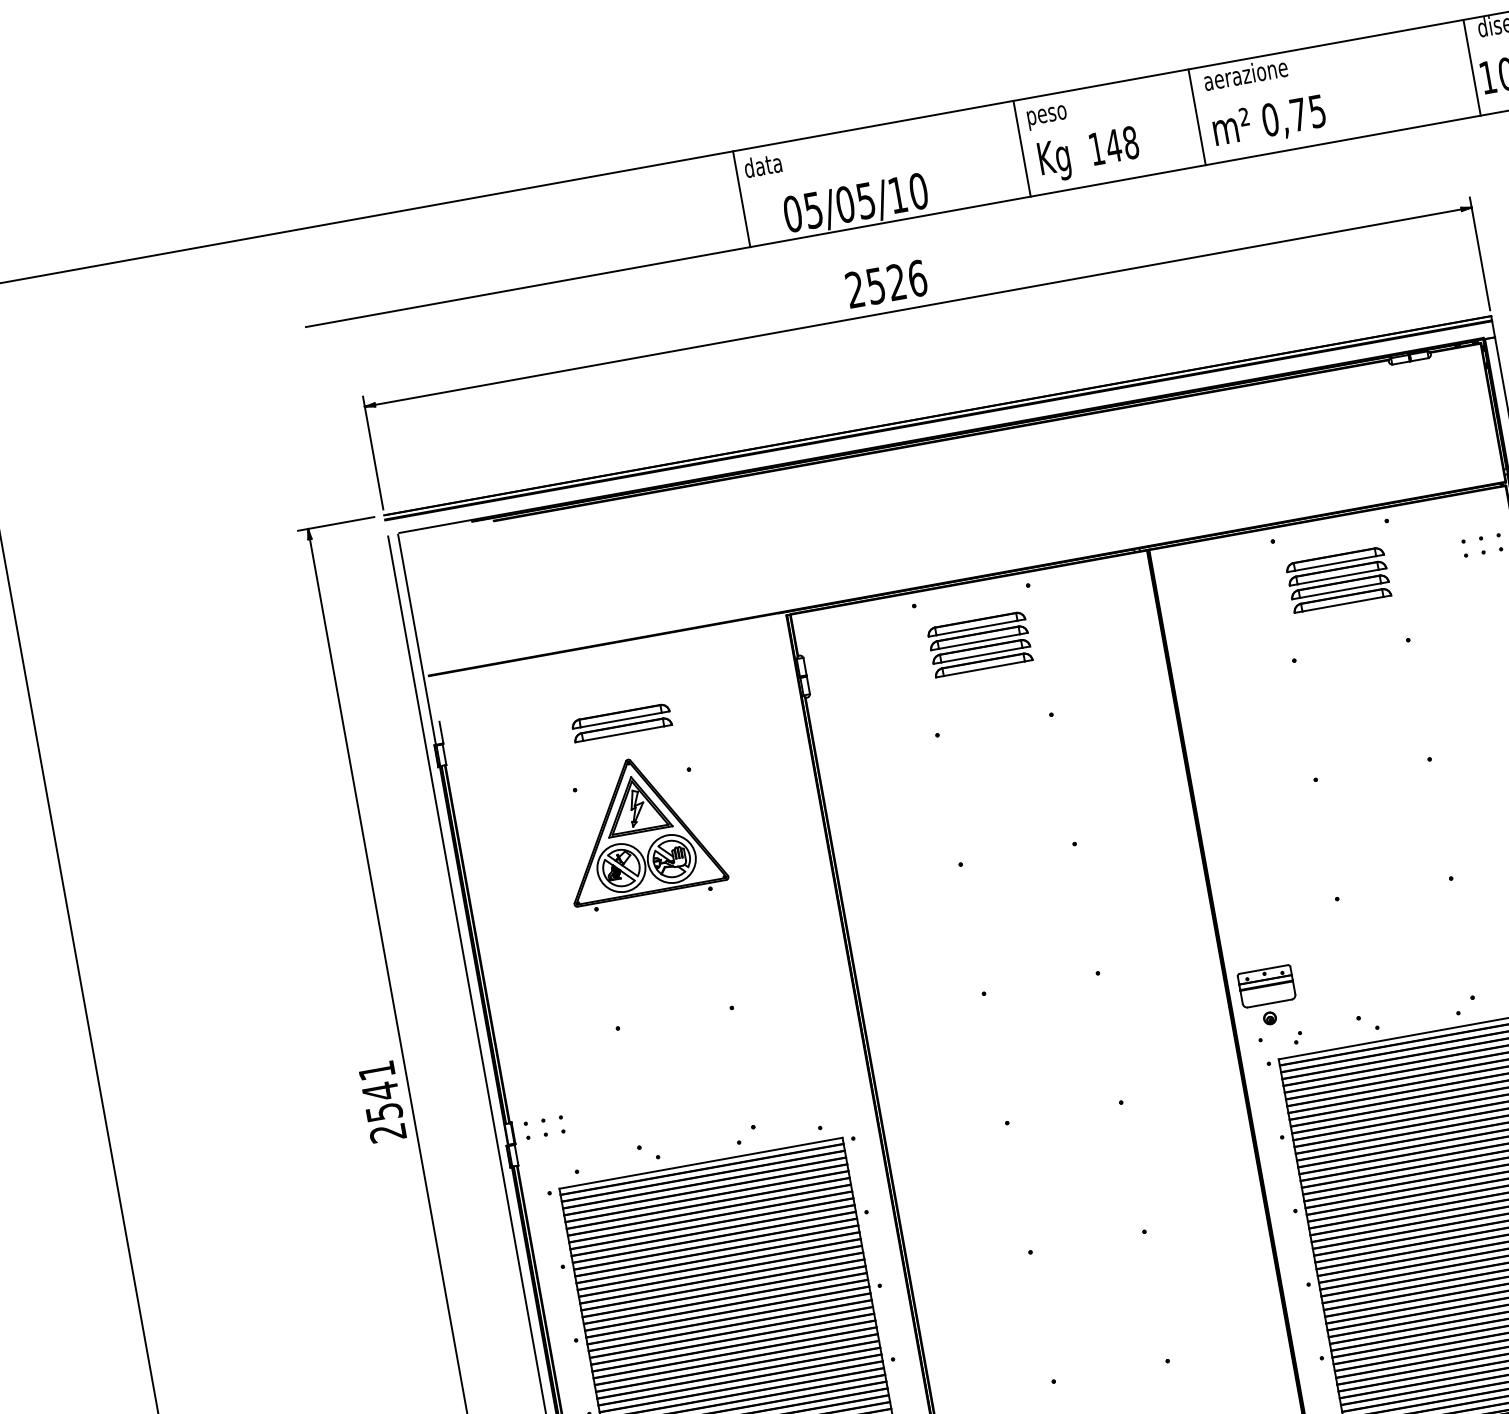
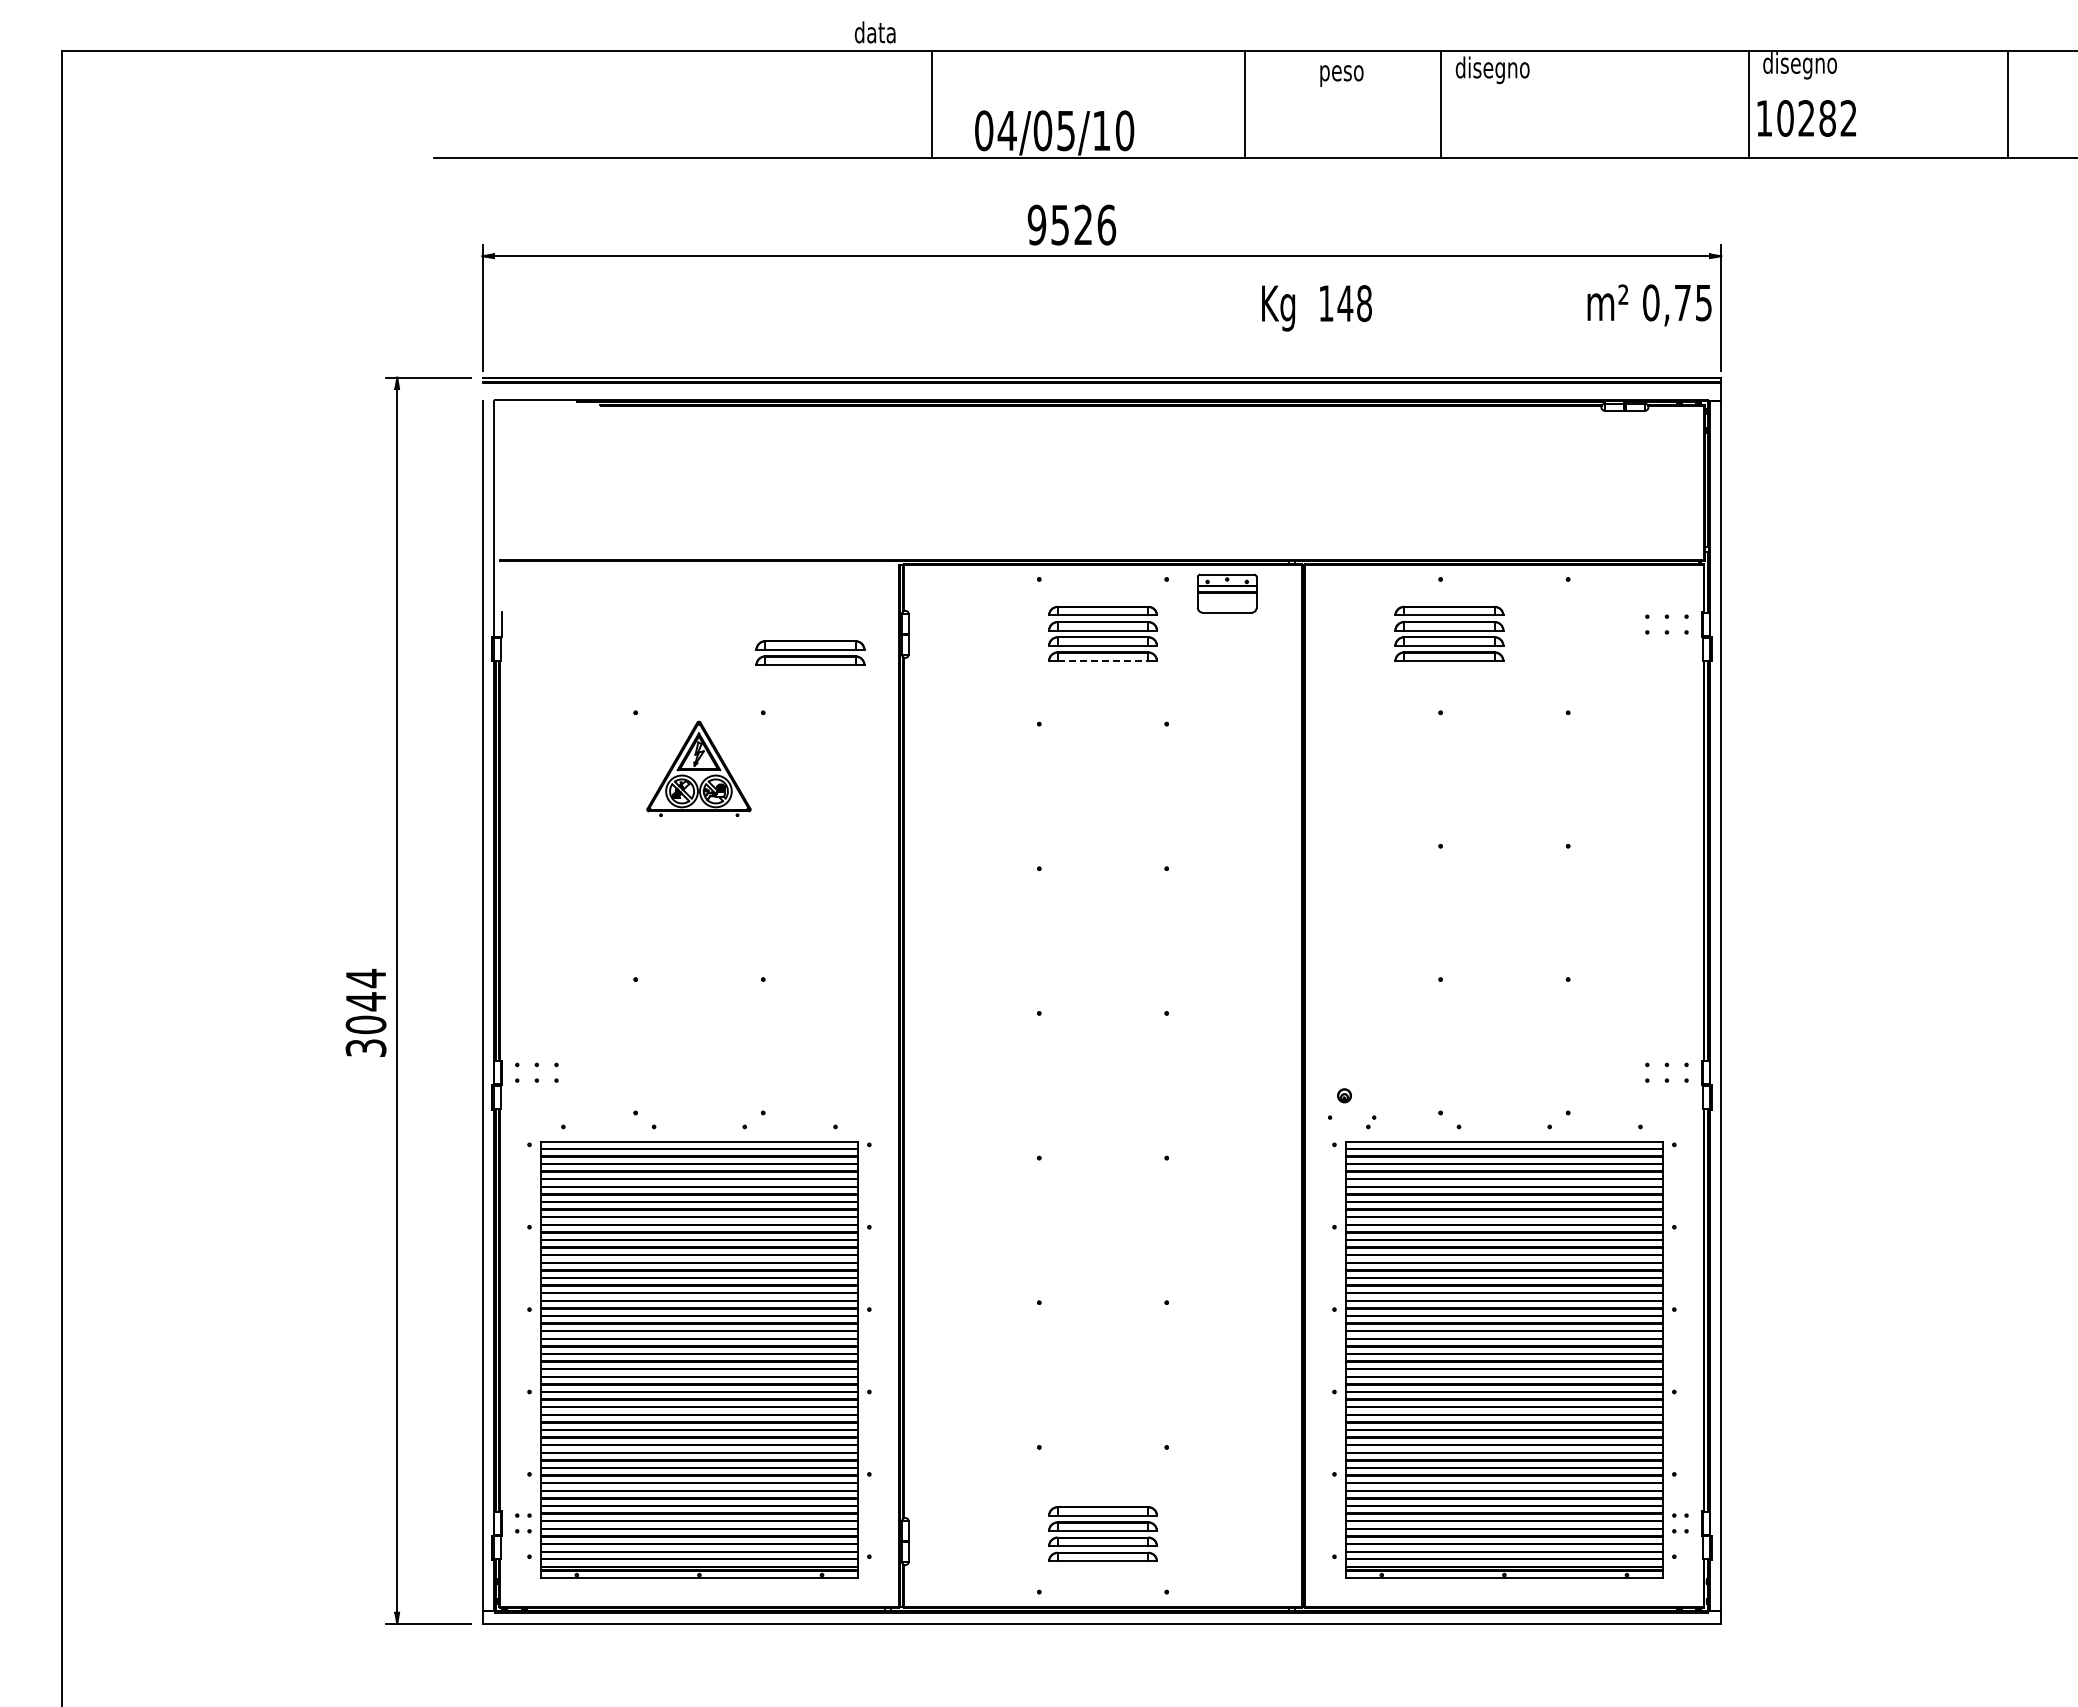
text: (1245, 76) -> (1501, 70), aerazione -> disegno
text: (1046, 117) -> (1341, 75), moved
text: (1269, 122) -> (1649, 305), moved
text: (1088, 154) -> (1316, 308), moved
text: (762, 165) -> (874, 32), moved
text: (812, 211) -> (1006, 131), 05/05/10 -> 04/05/10
text: (854, 289) -> (1036, 224), 2526 -> 9526
part: (1338, 579) -> (1449, 633), moved
line: (984, 669) -> (1103, 661), solid -> dashed
part: (621, 722) -> (810, 652), moved
part: (640, 829) -> (698, 768), size x0.6
part: (1266, 986) -> (1227, 593), moved
text: (381, 1101) -> (365, 1012), 2541 -> 3044

